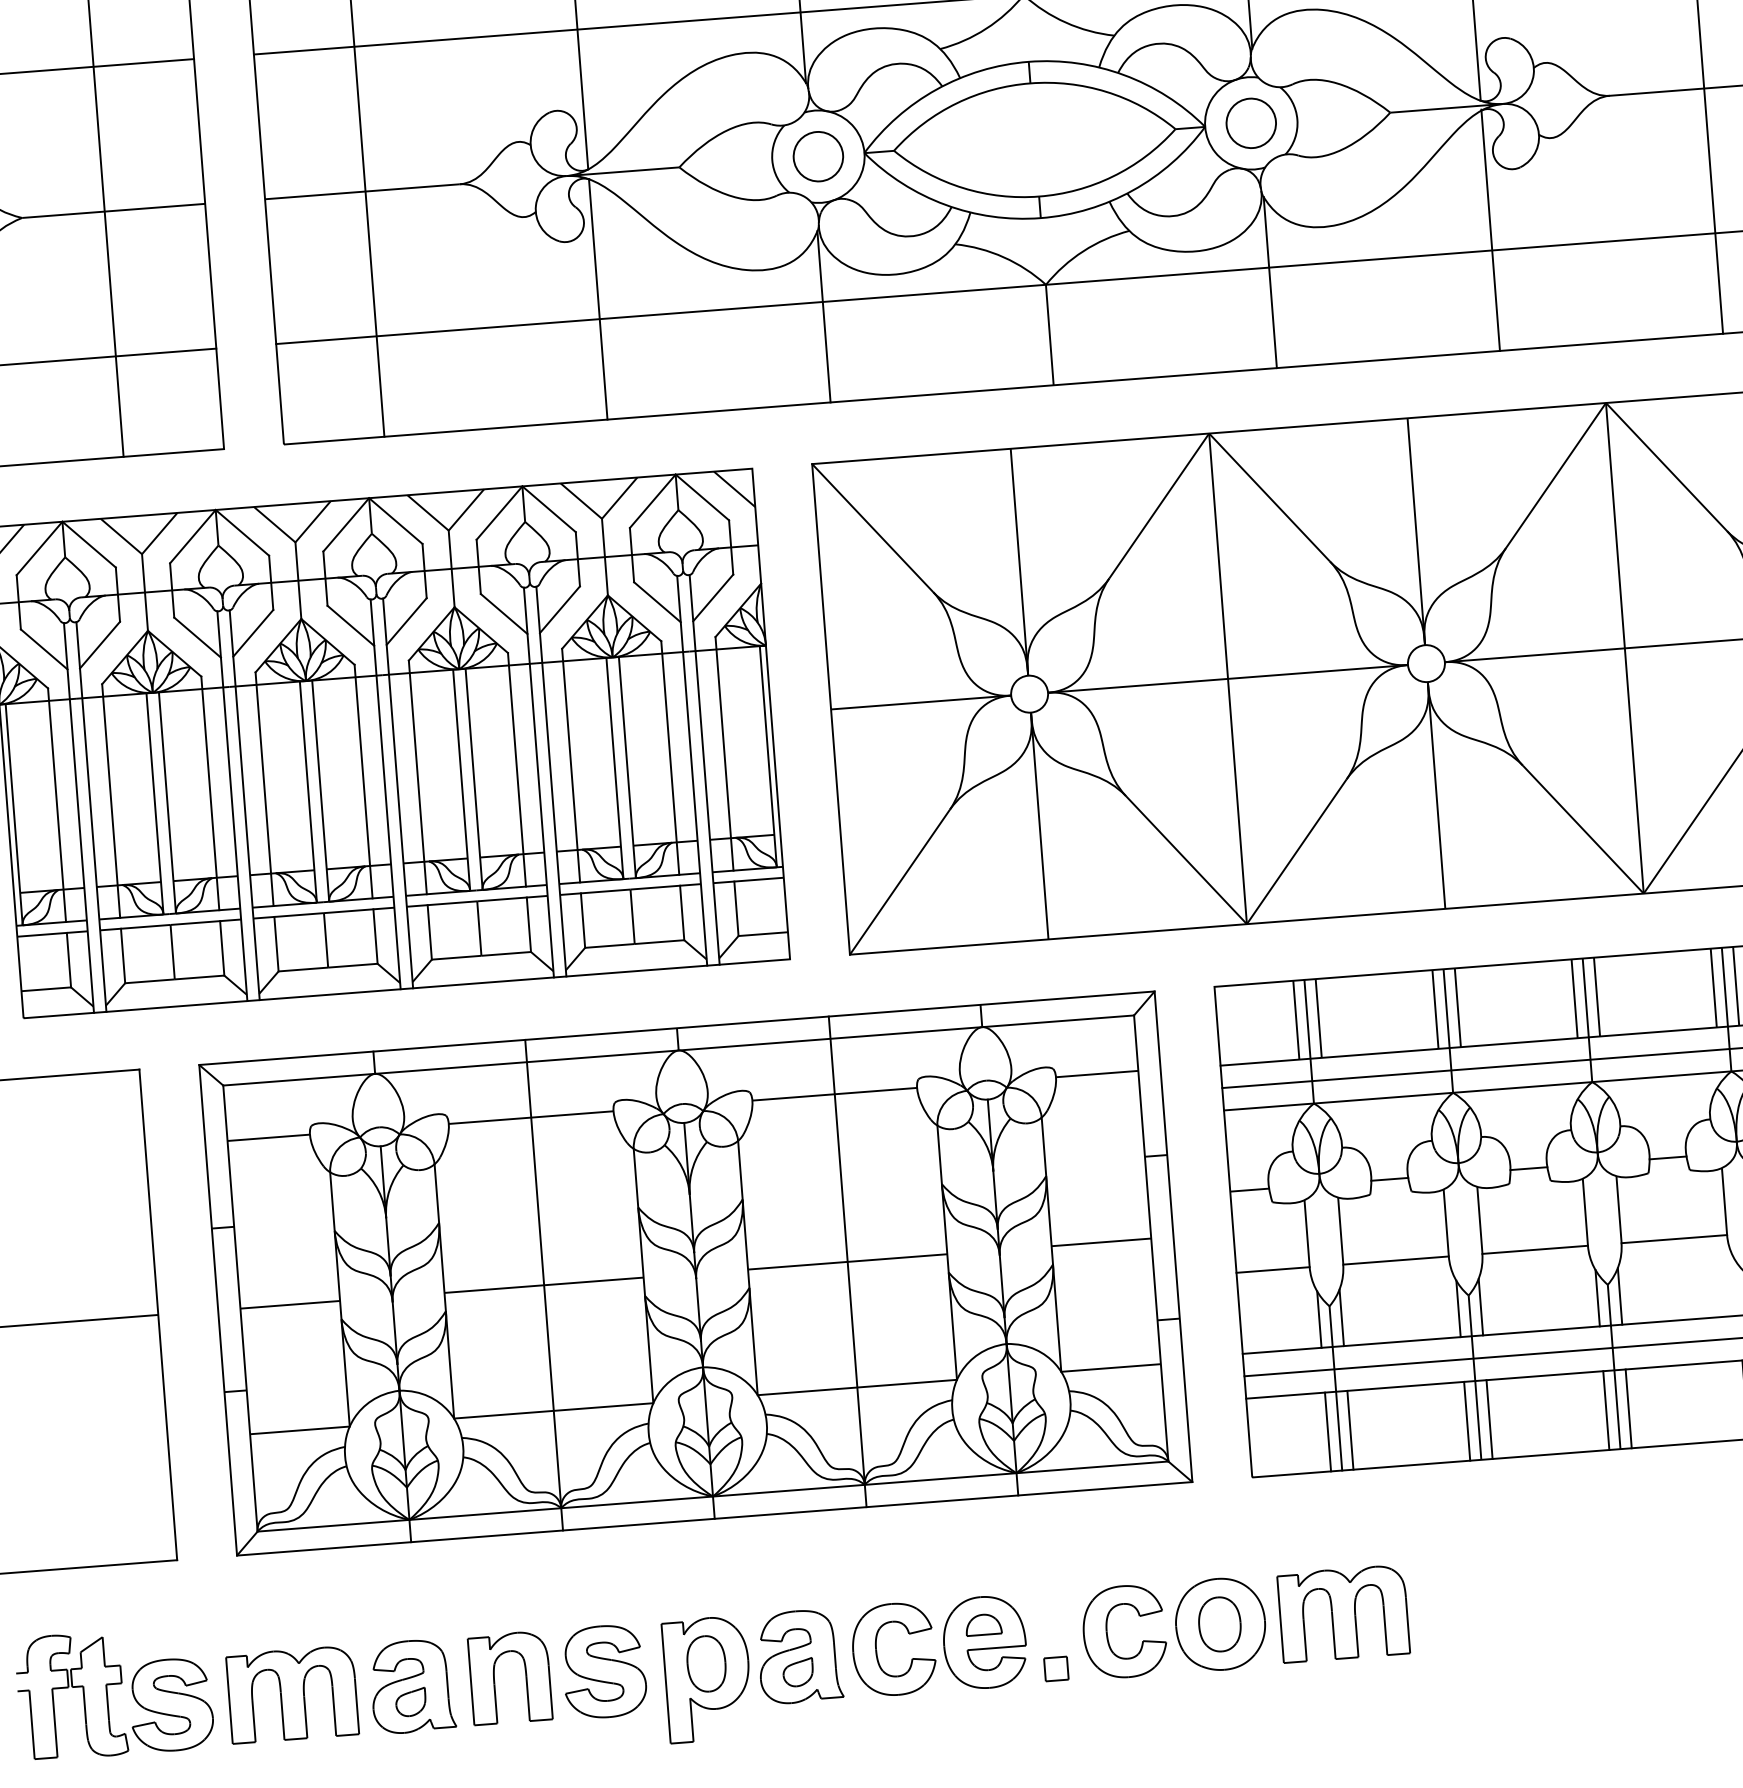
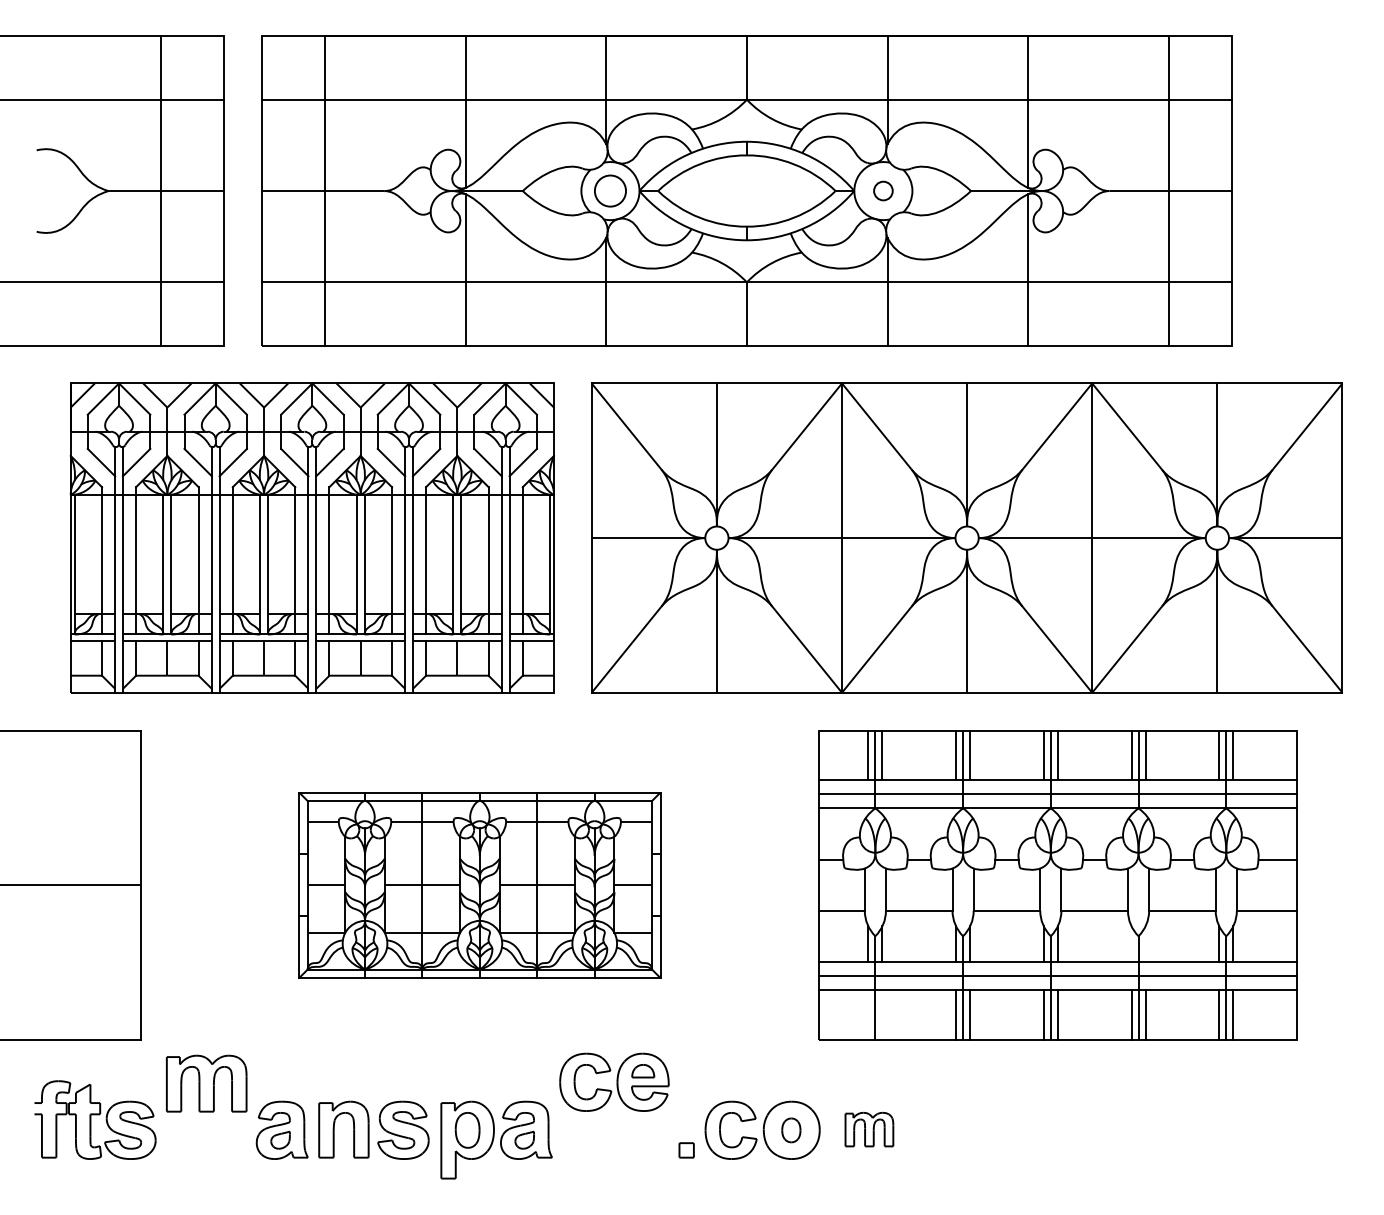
circle: (1251, 122) -> (883, 190), size x0.6
part: (695, 1274) -> (479, 885), size x0.6
line: (1350, 1429) -> (882, 1014), removed
line: (1328, 1431) -> (868, 1014), removed
part: (1343, 1613) -> (869, 1129), size x0.6
part: (1220, 1624) -> (791, 1130), size x0.7
part: (939, 1644) -> (614, 1081), moved
part: (292, 1694) -> (206, 1083), moved

